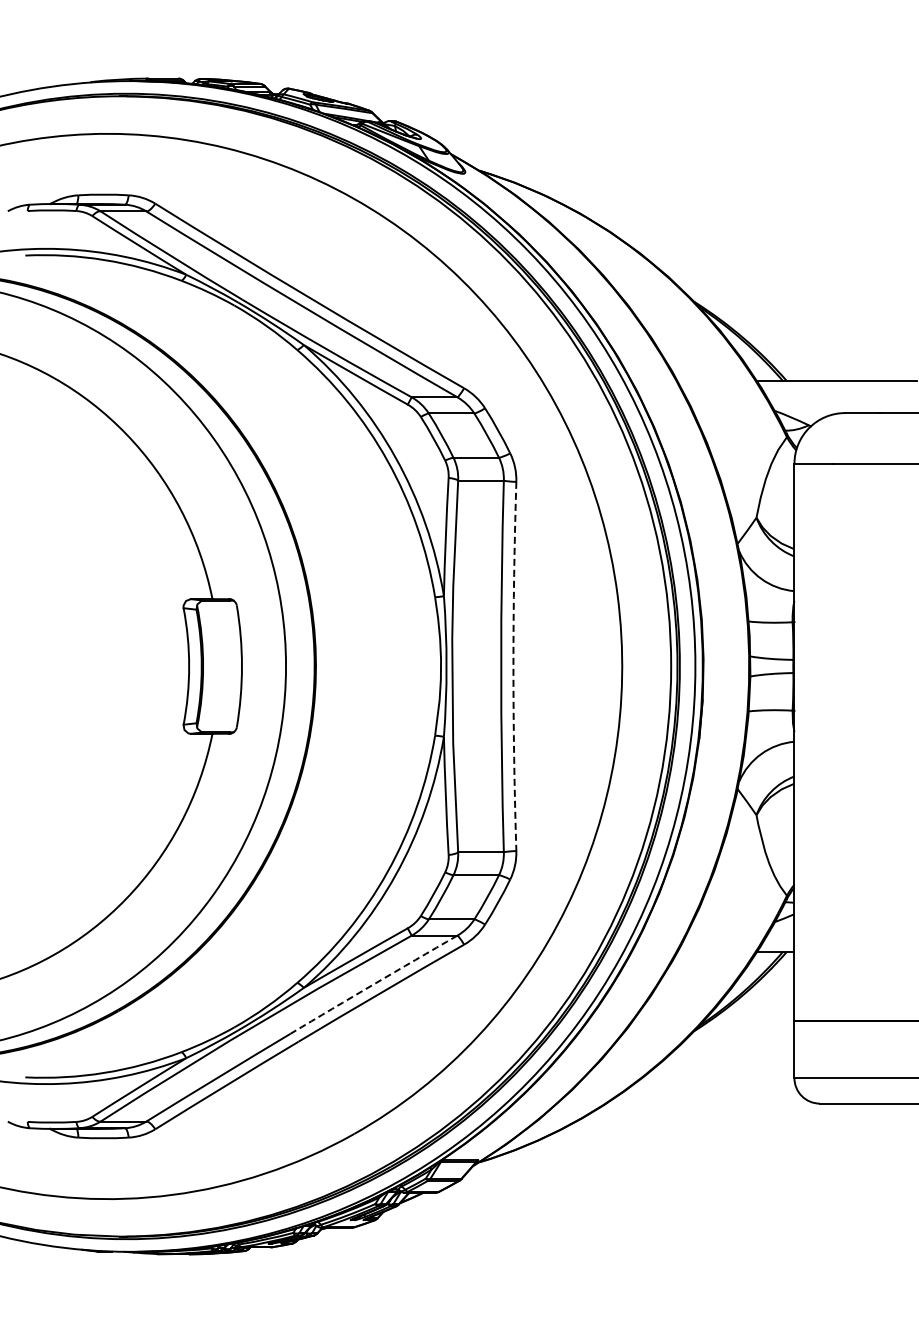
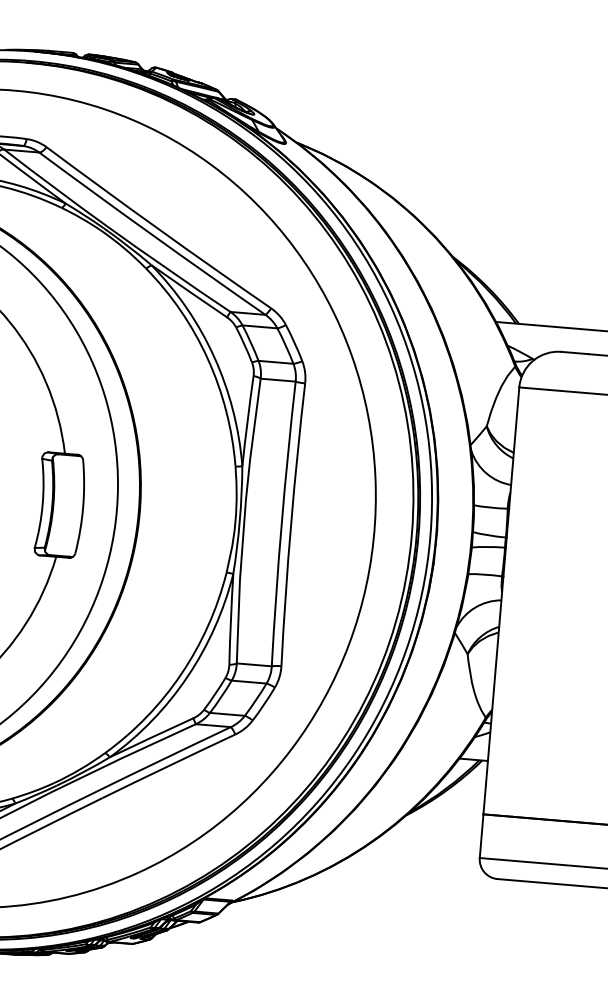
arc: (513, 666) -> (291, 524), dashed -> solid
arc: (373, 984) -> (163, 759), dashed -> solid

